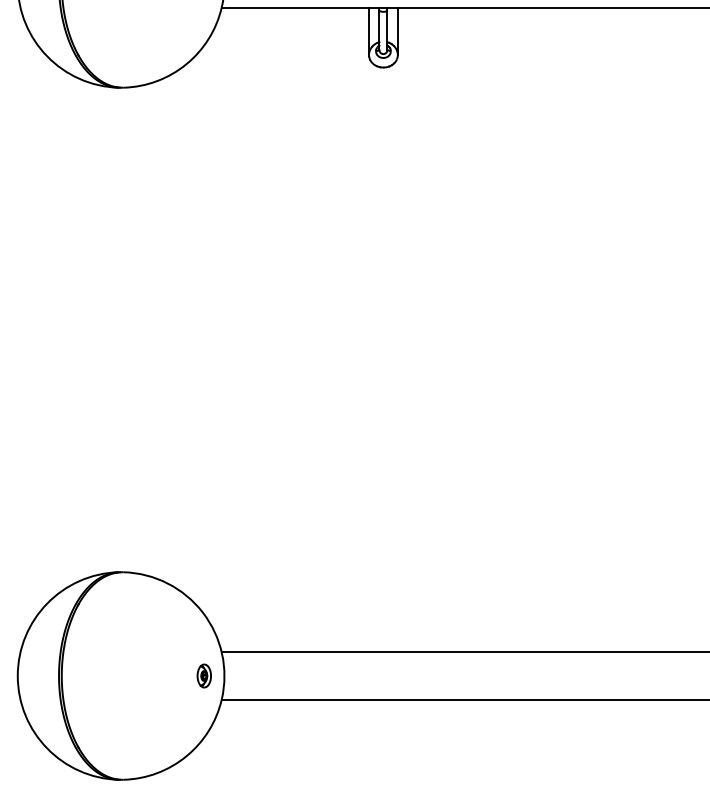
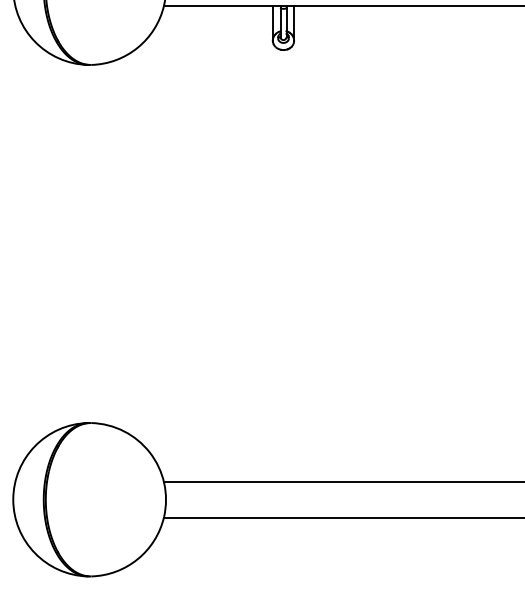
part: (203, 675) -> (150, 499), removed

